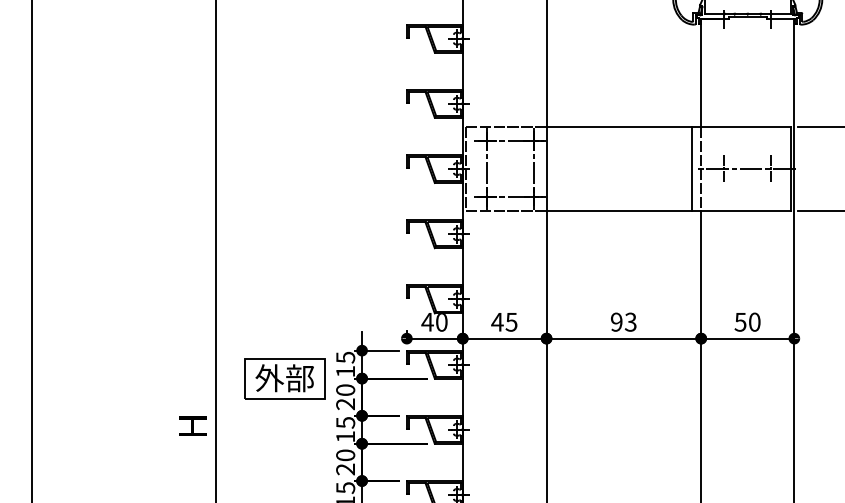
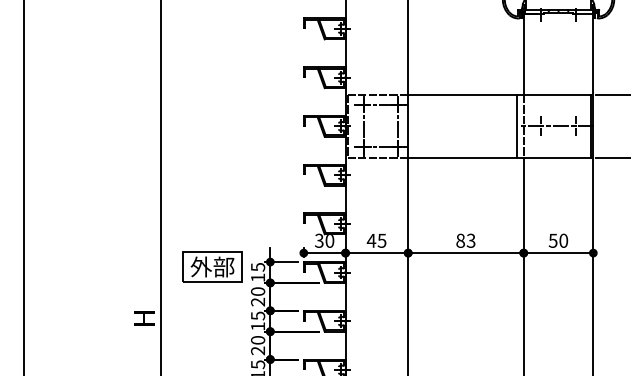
text: (427, 321) -> (319, 240), 40 -> 30
text: (616, 321) -> (460, 240), 93 -> 83
part: (284, 378) -> (212, 267), moved

